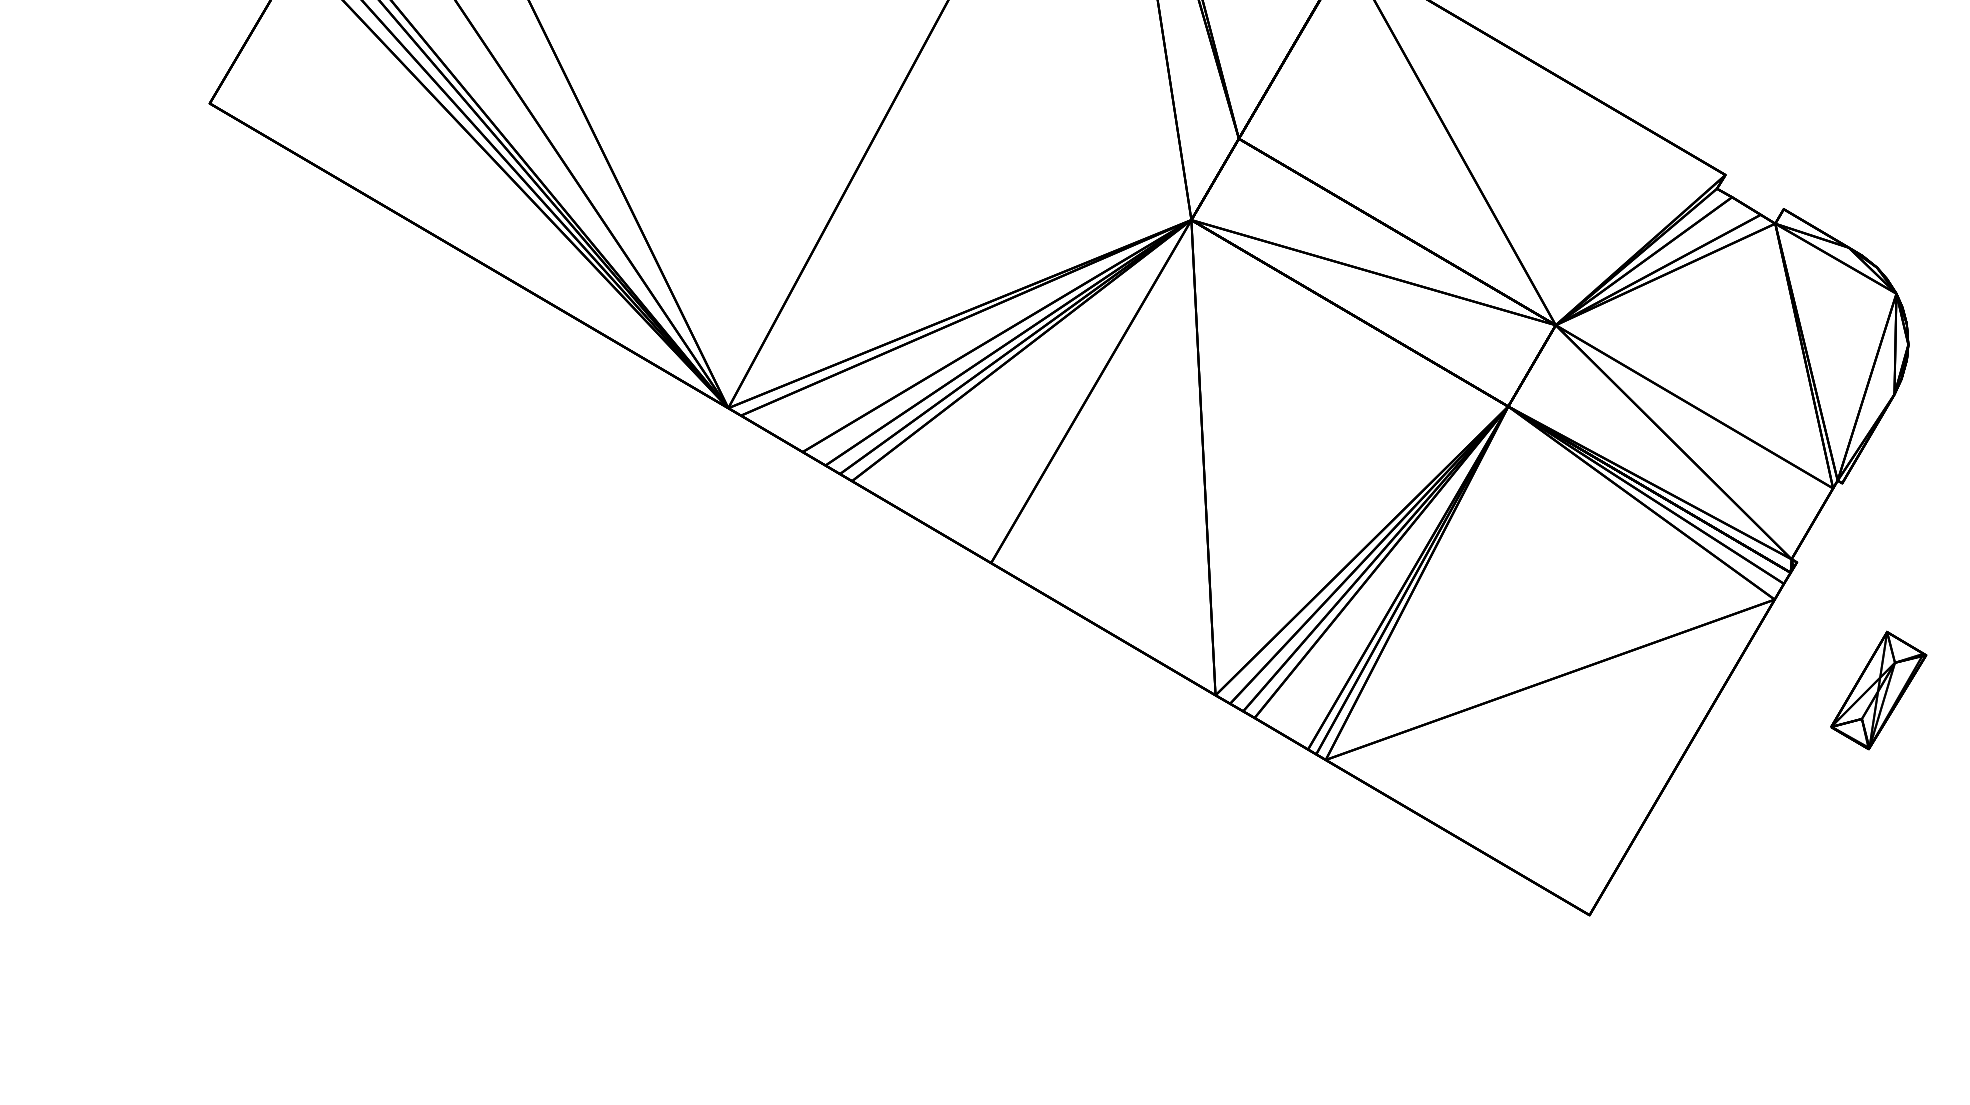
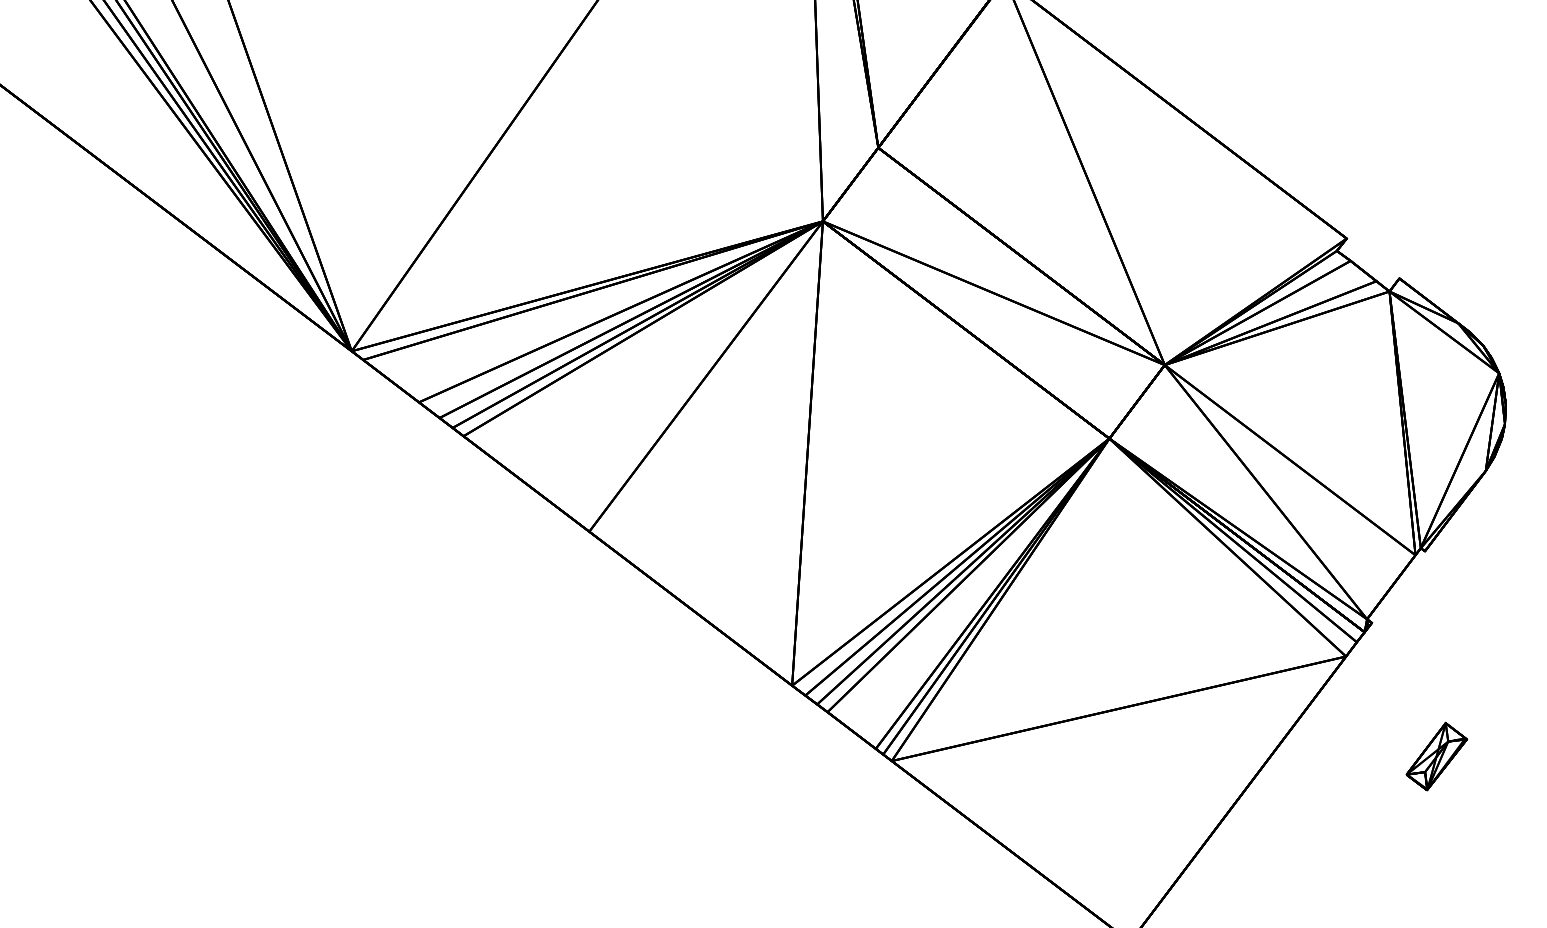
part: (1878, 690) -> (1436, 756), size x0.6

